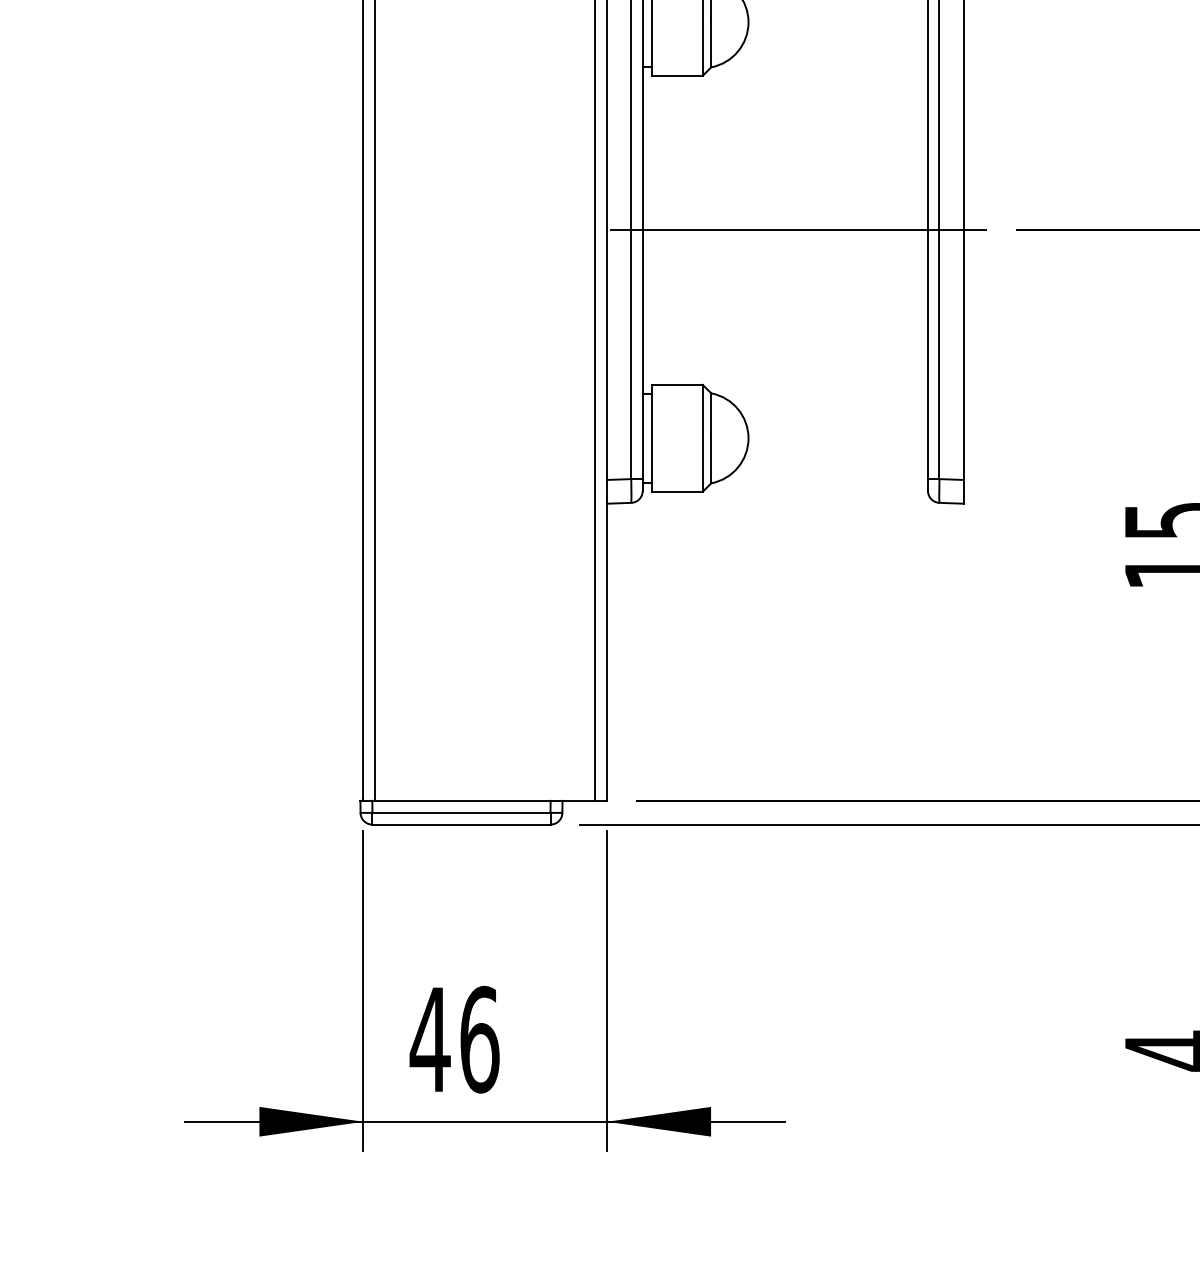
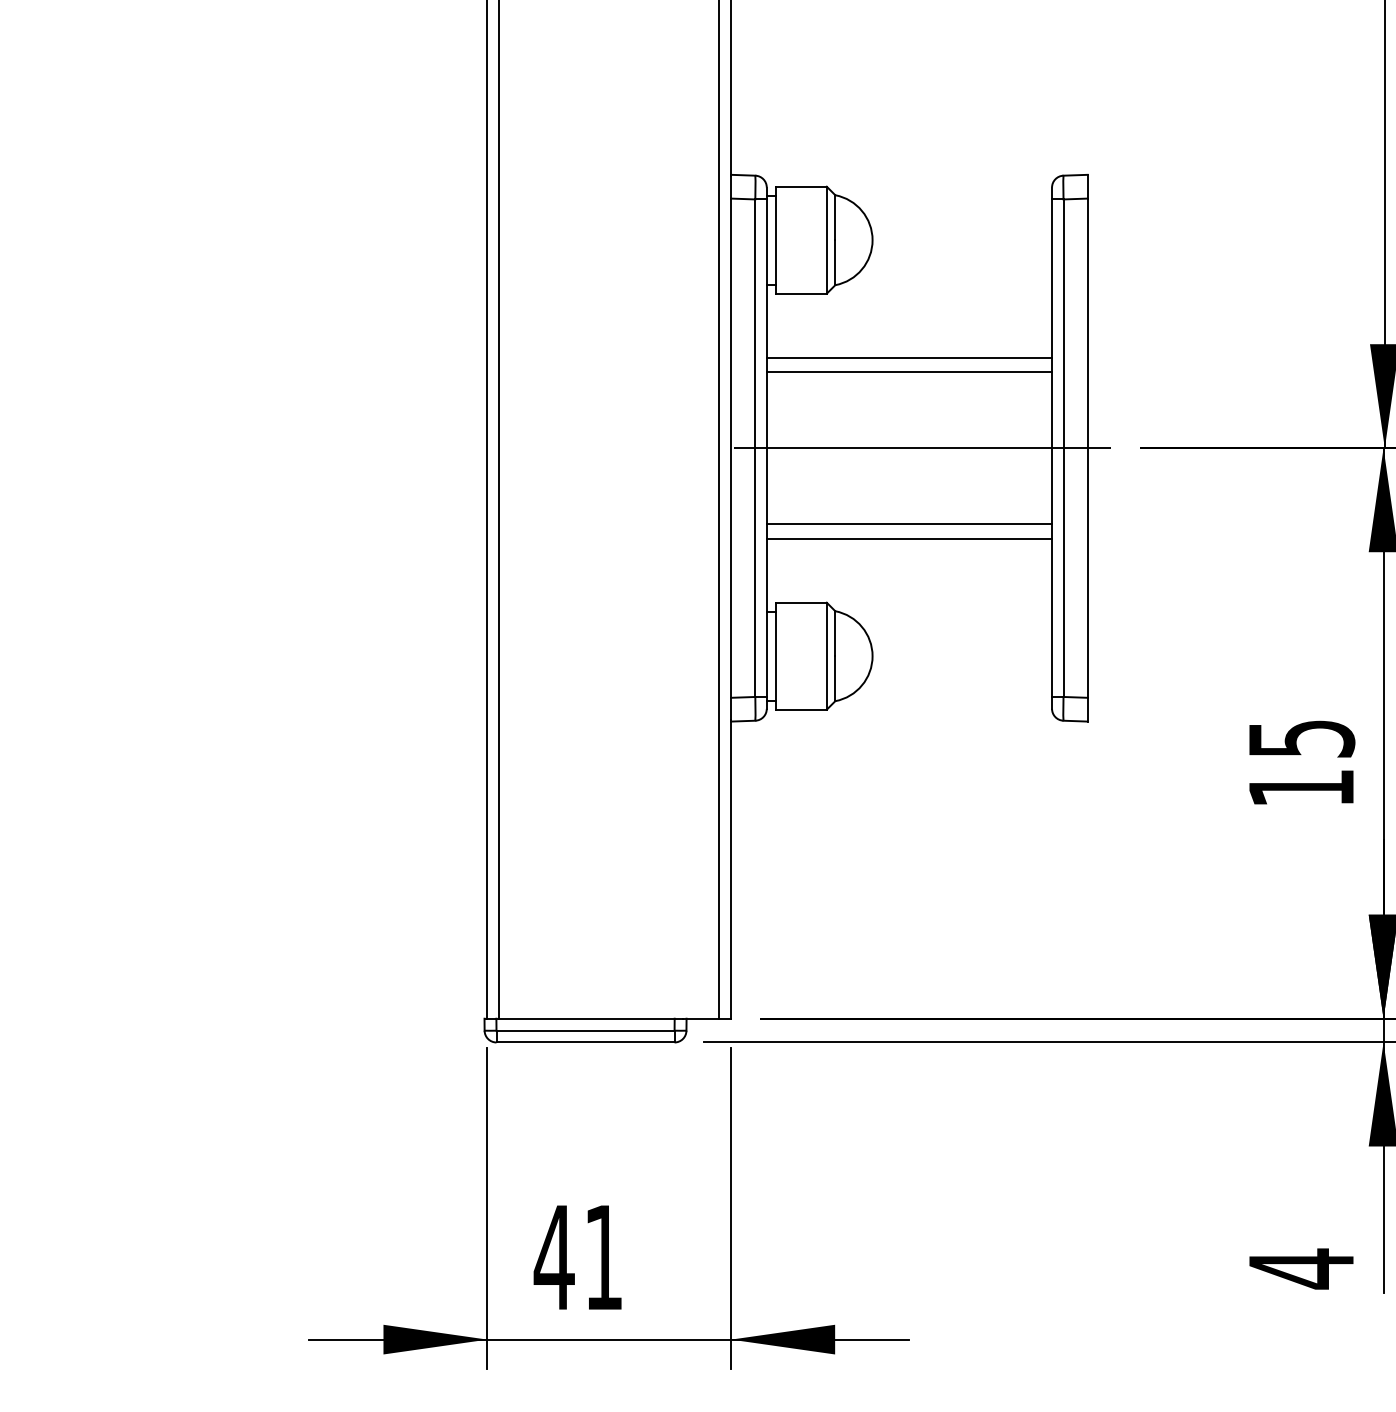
line: (785, 139) -> (909, 357), added
line: (785, 154) -> (909, 372), added
line: (785, 305) -> (909, 523), added
line: (785, 320) -> (909, 538), added
text: (479, 1039) -> (603, 1257), 46 -> 41

